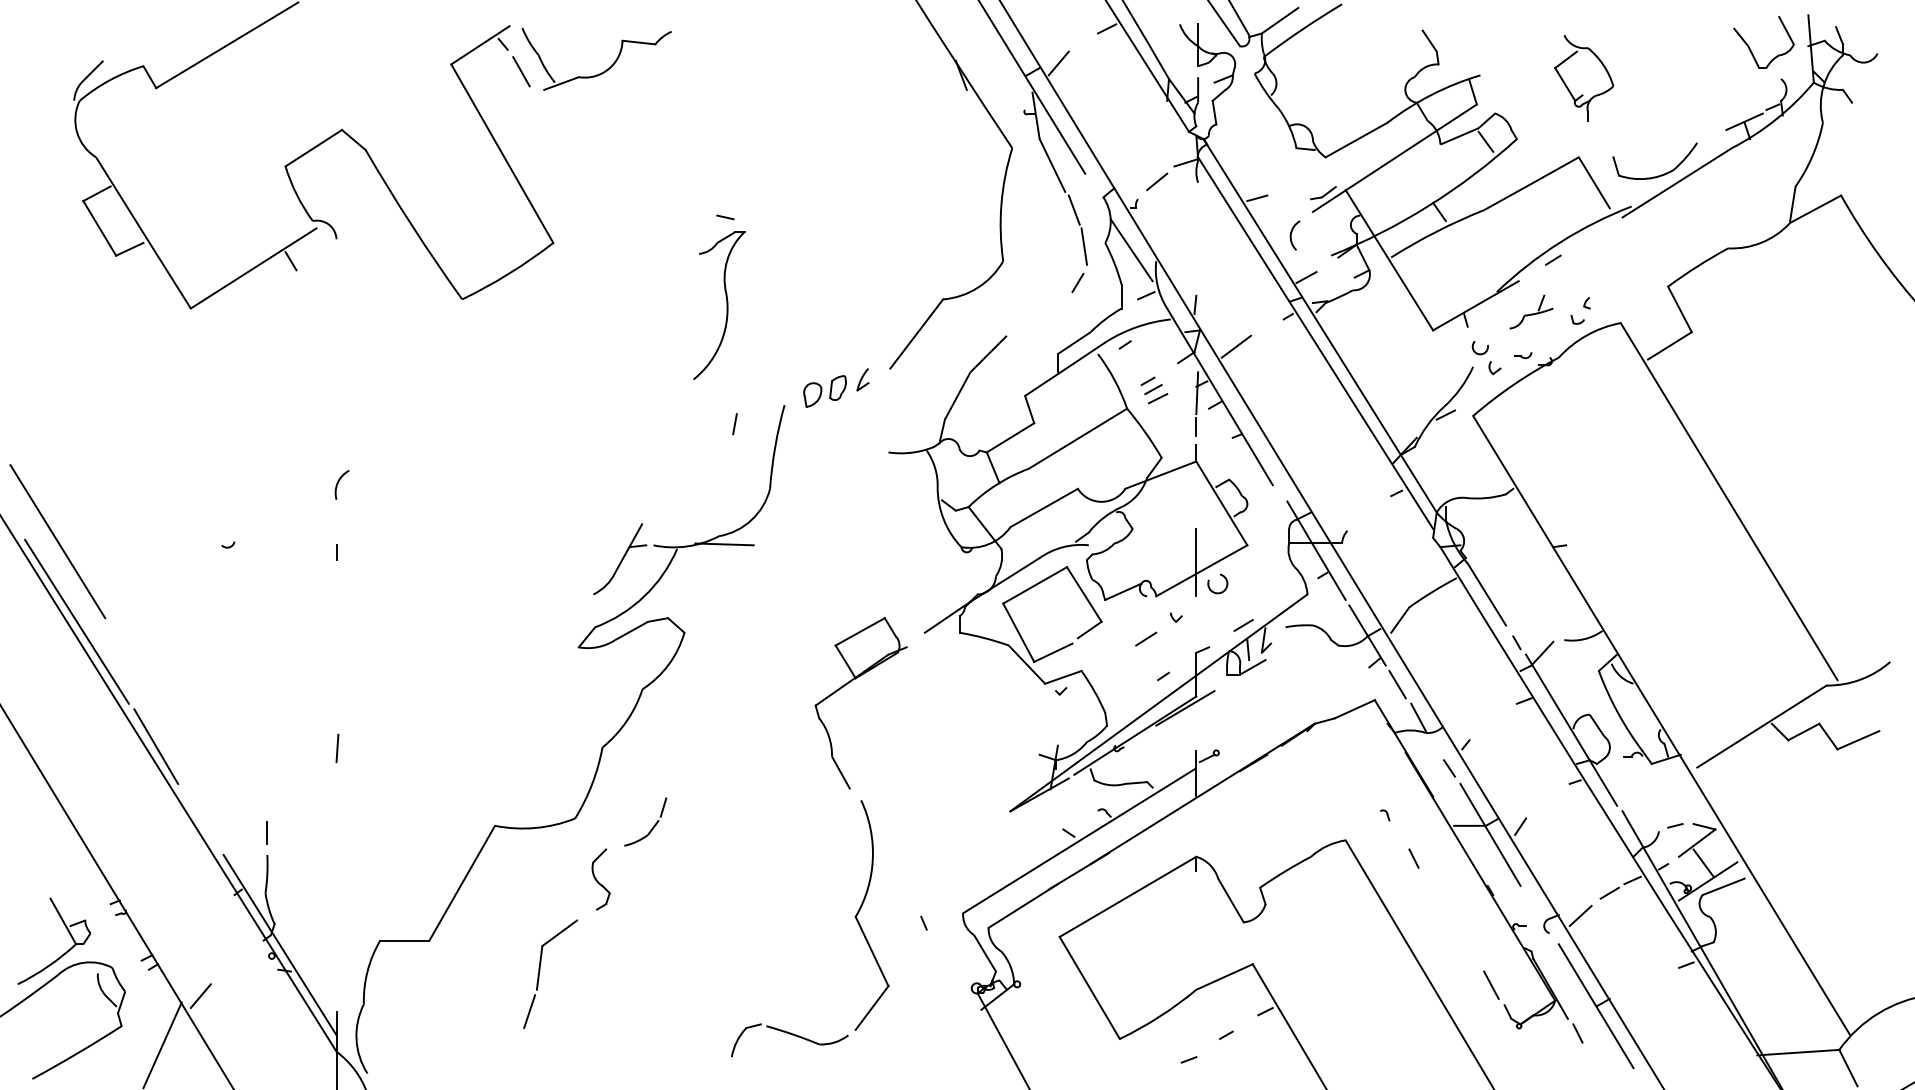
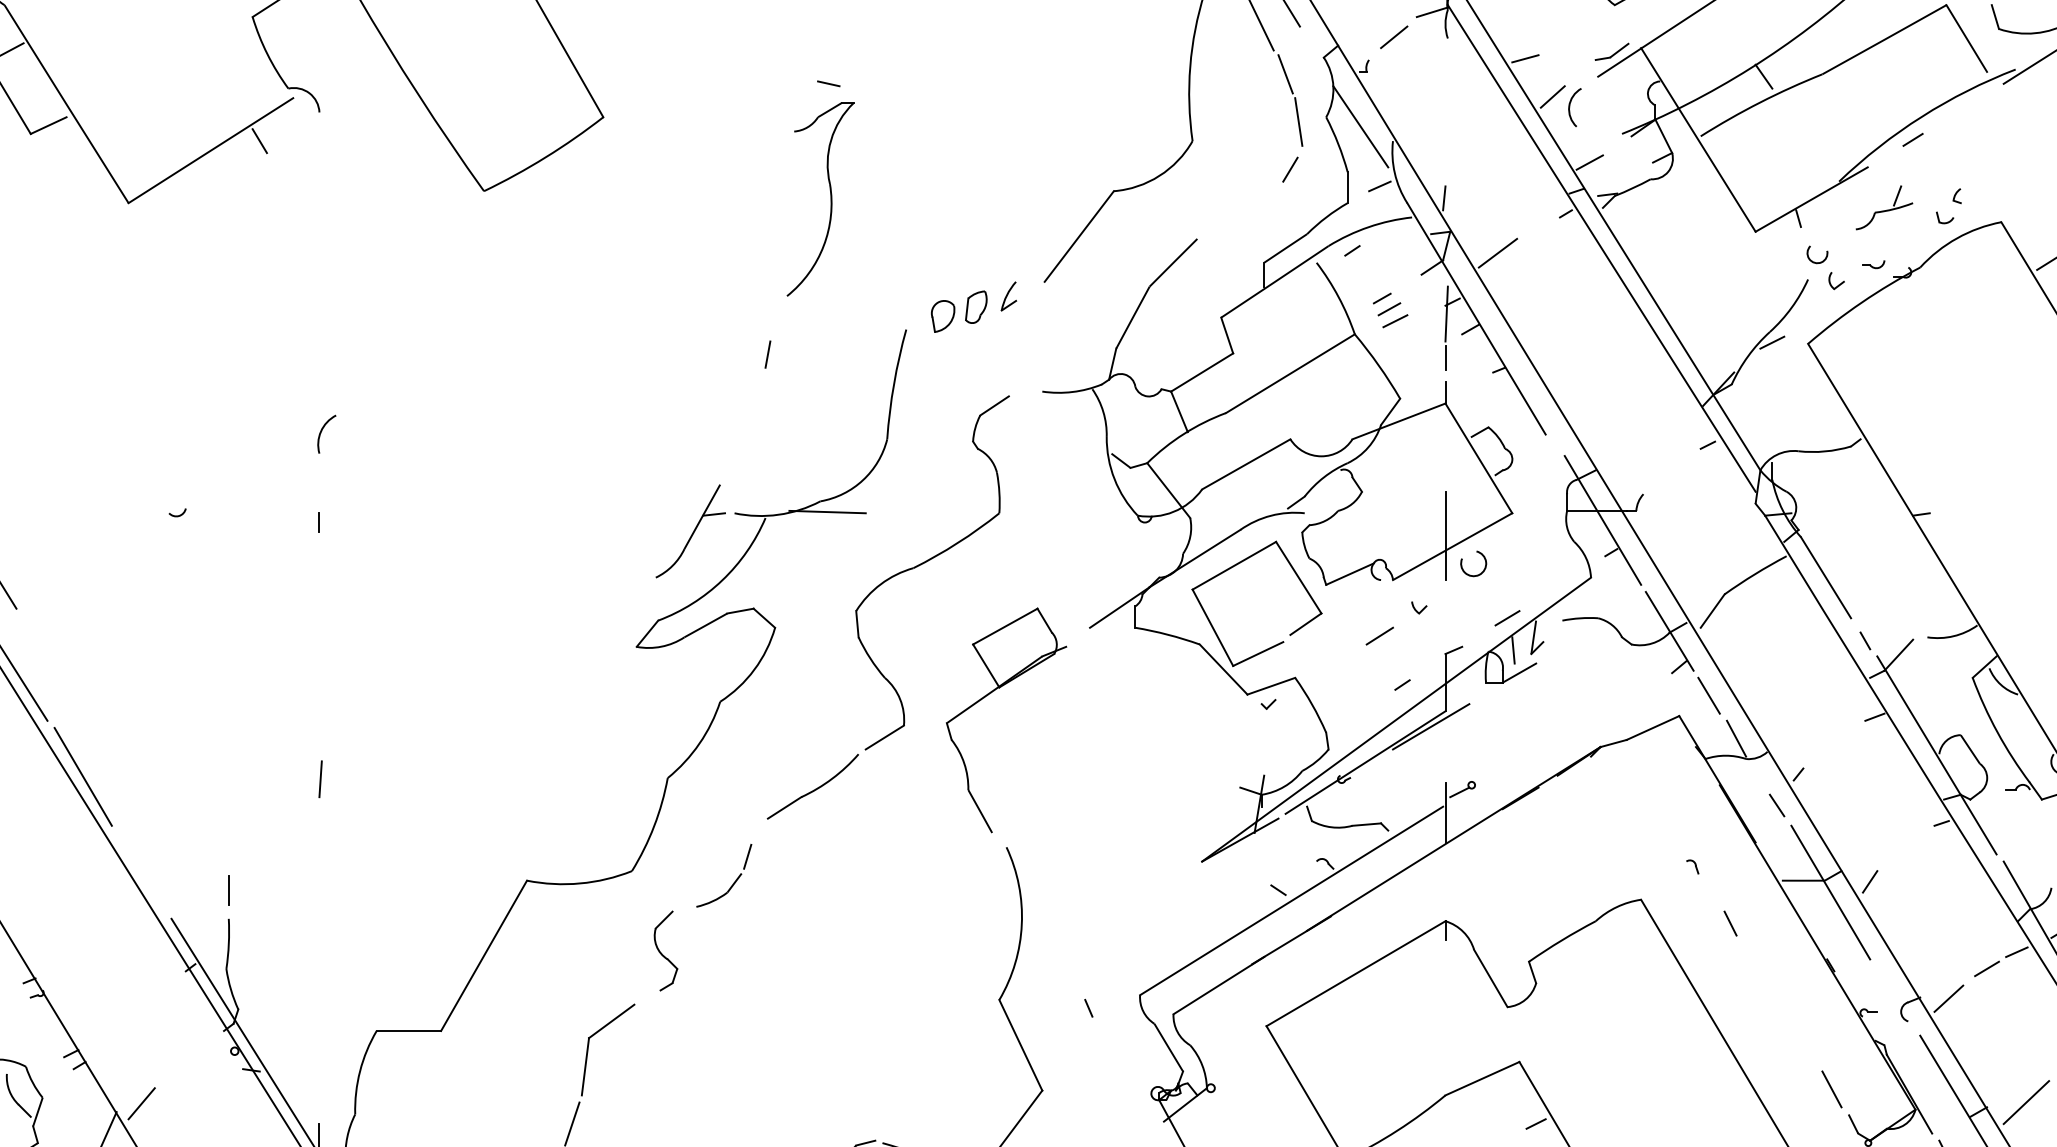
line: (1278, 227) -> (1553, 97), added
line: (734, 424) -> (767, 355), moved
part: (759, 605) -> (873, 592), added
line: (1639, 994) -> (2025, 1101), added

